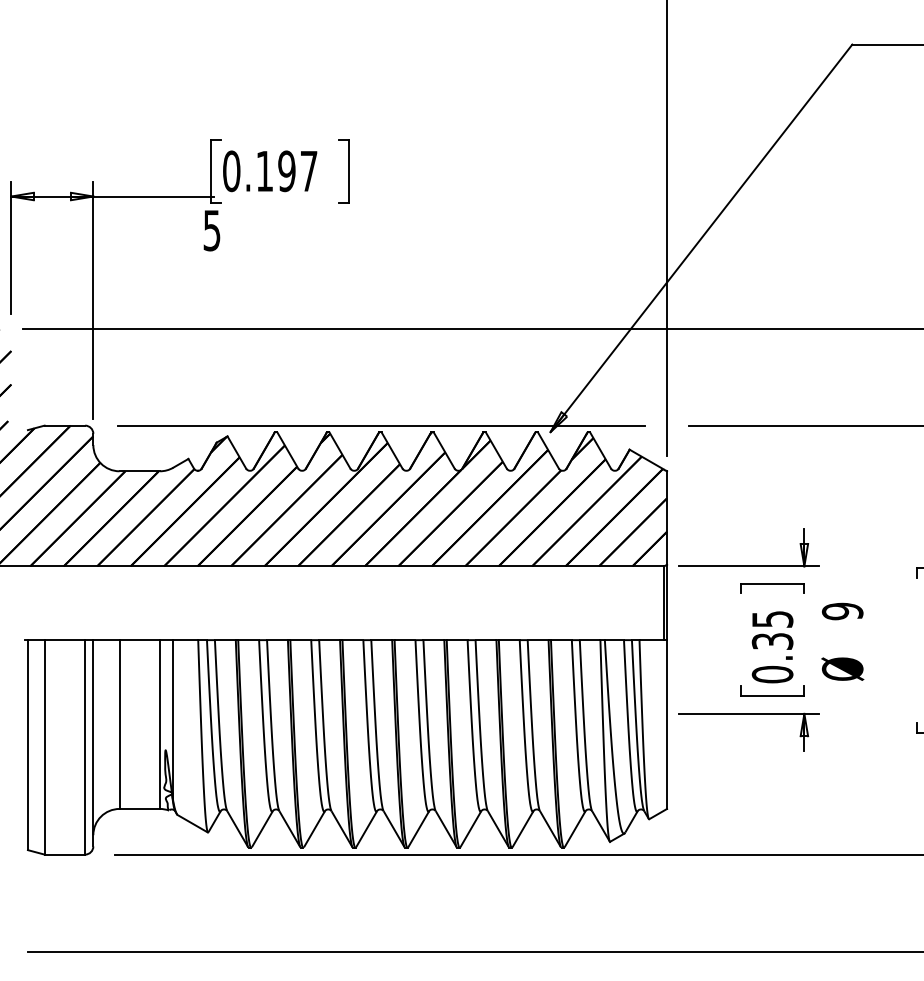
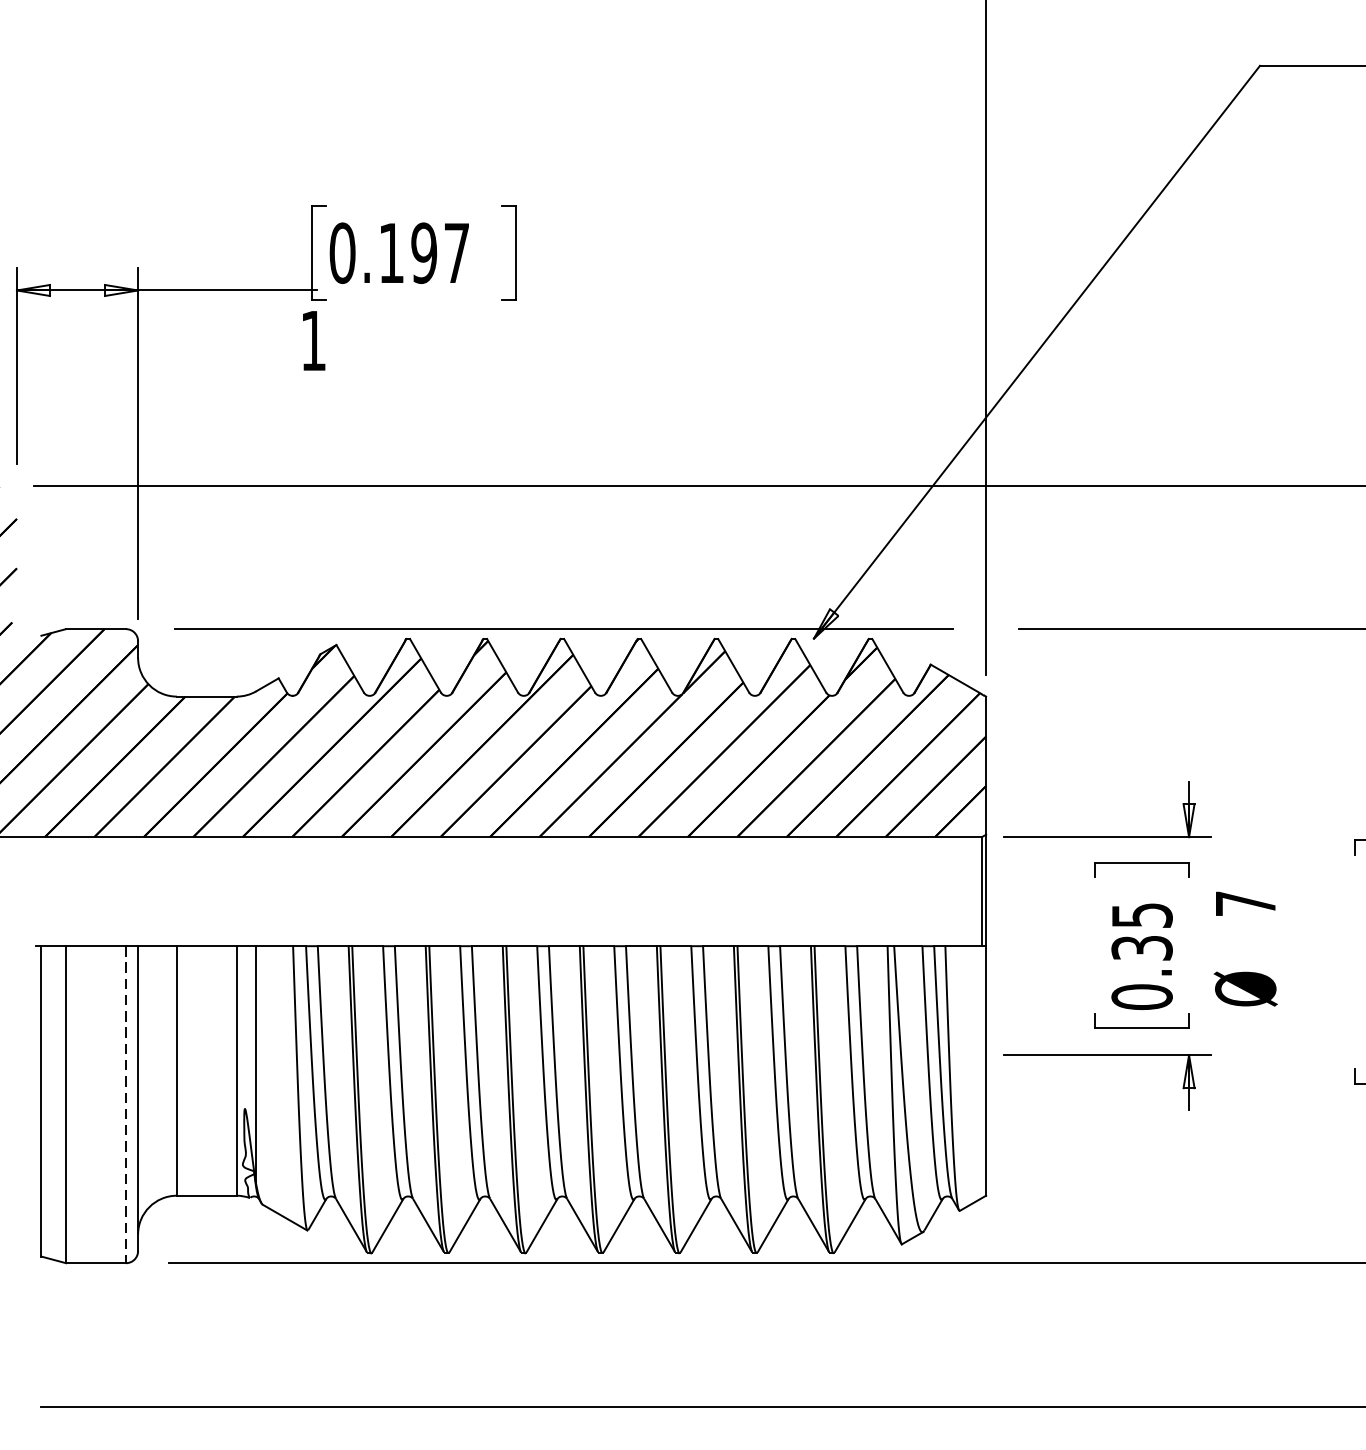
text: (211, 230) -> (312, 340), 5 -> 1
text: (842, 611) -> (1245, 903), 9 -> 7
line: (85, 747) -> (126, 1104), solid -> dashed

